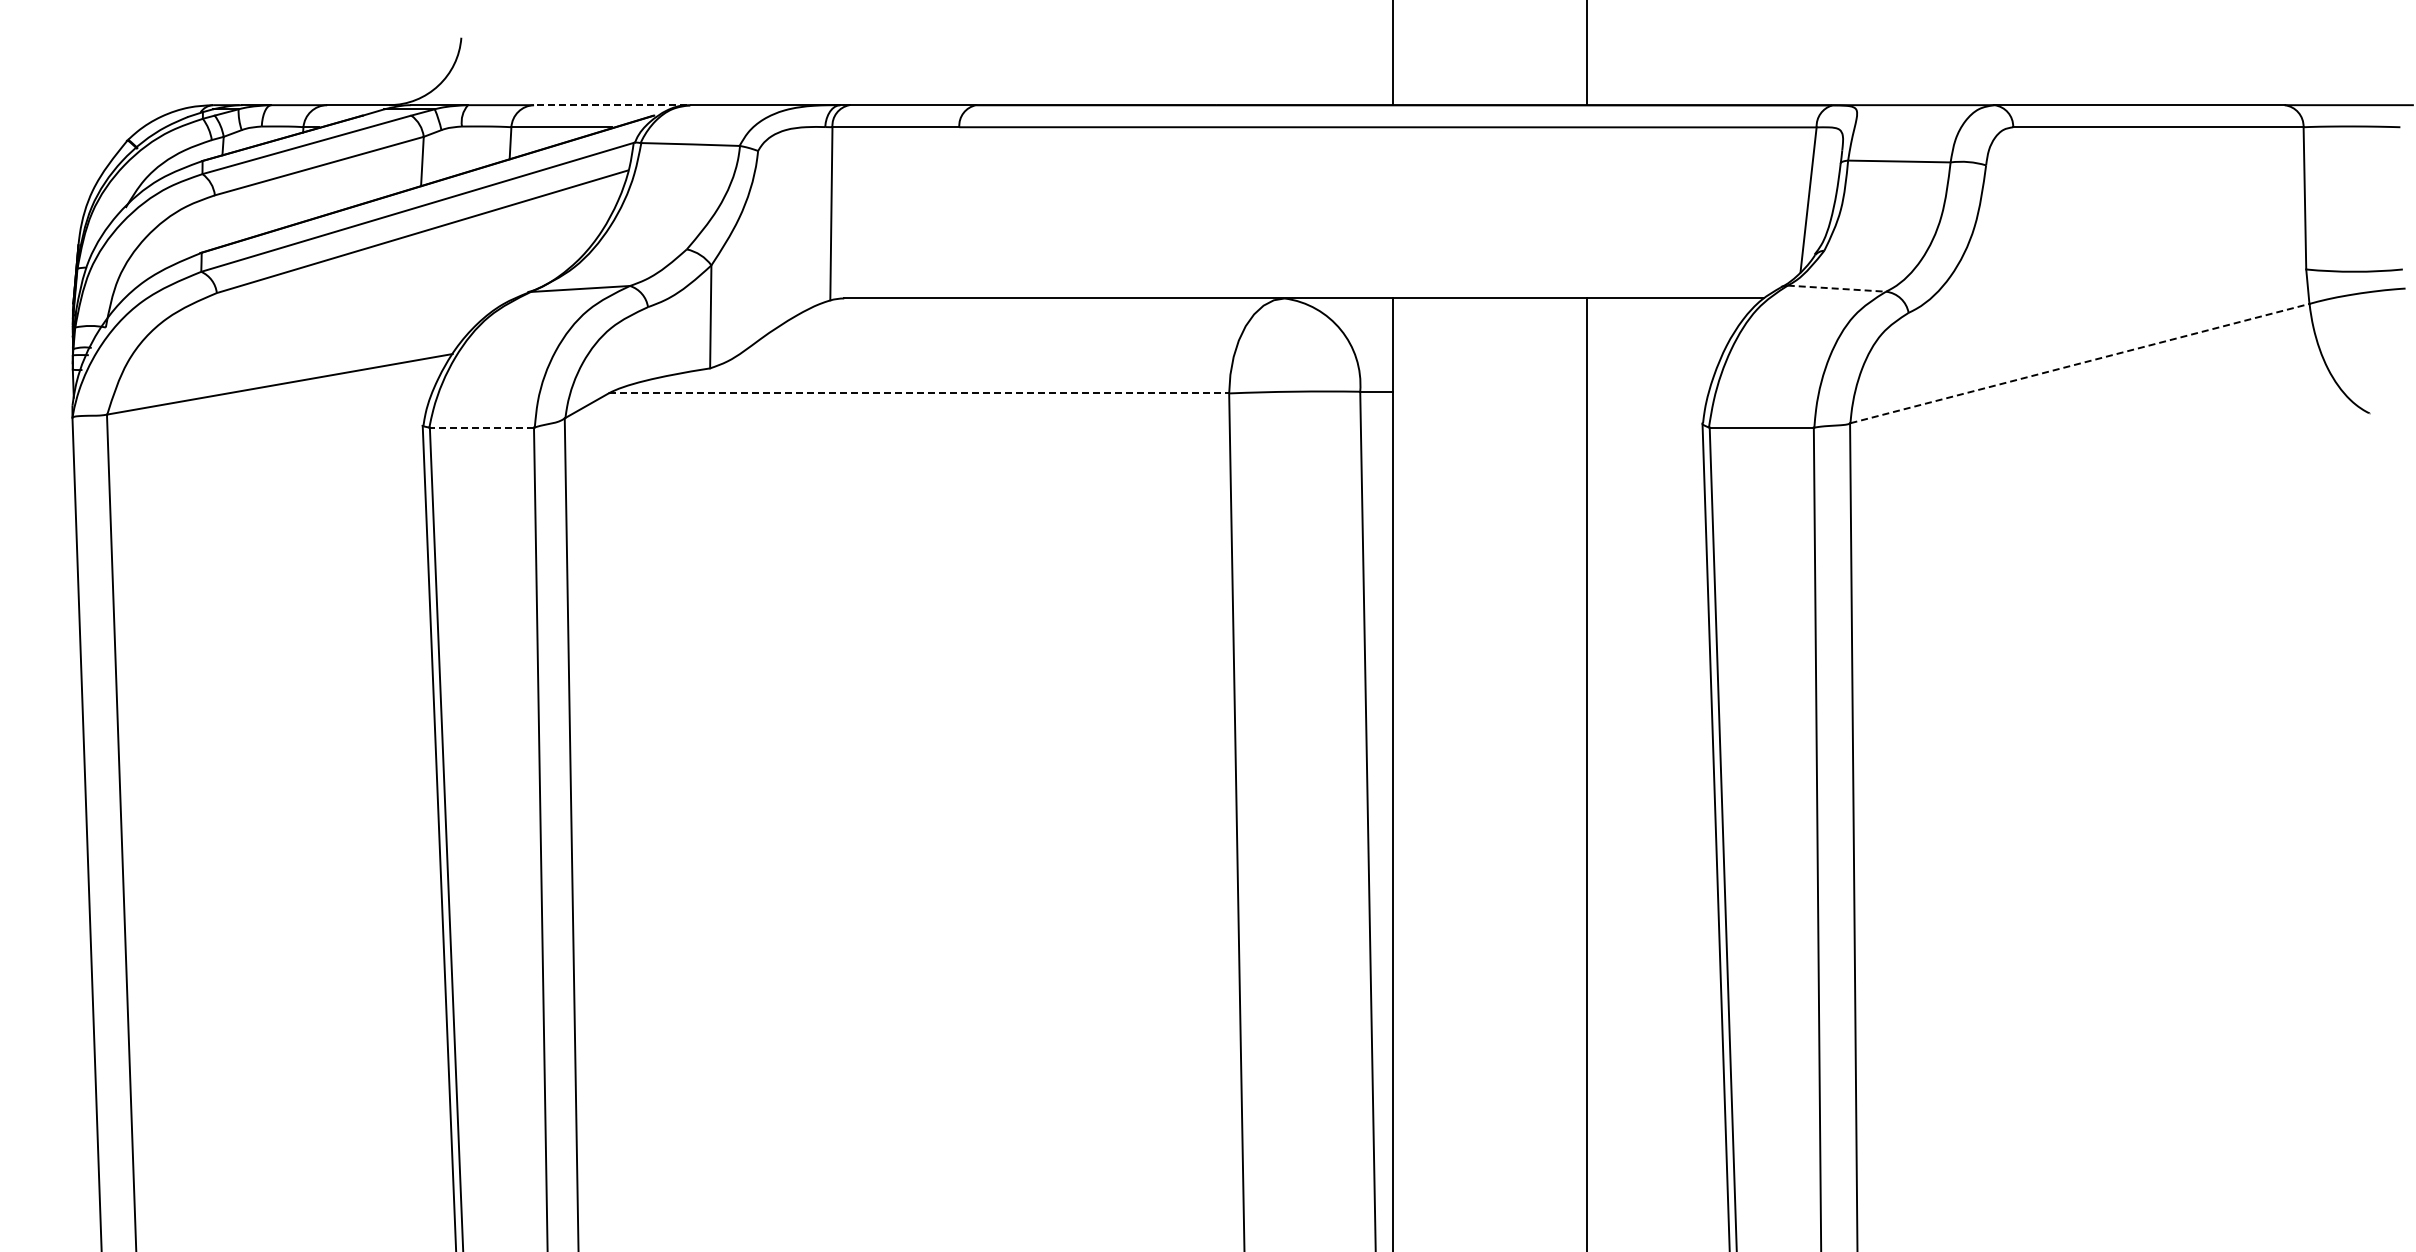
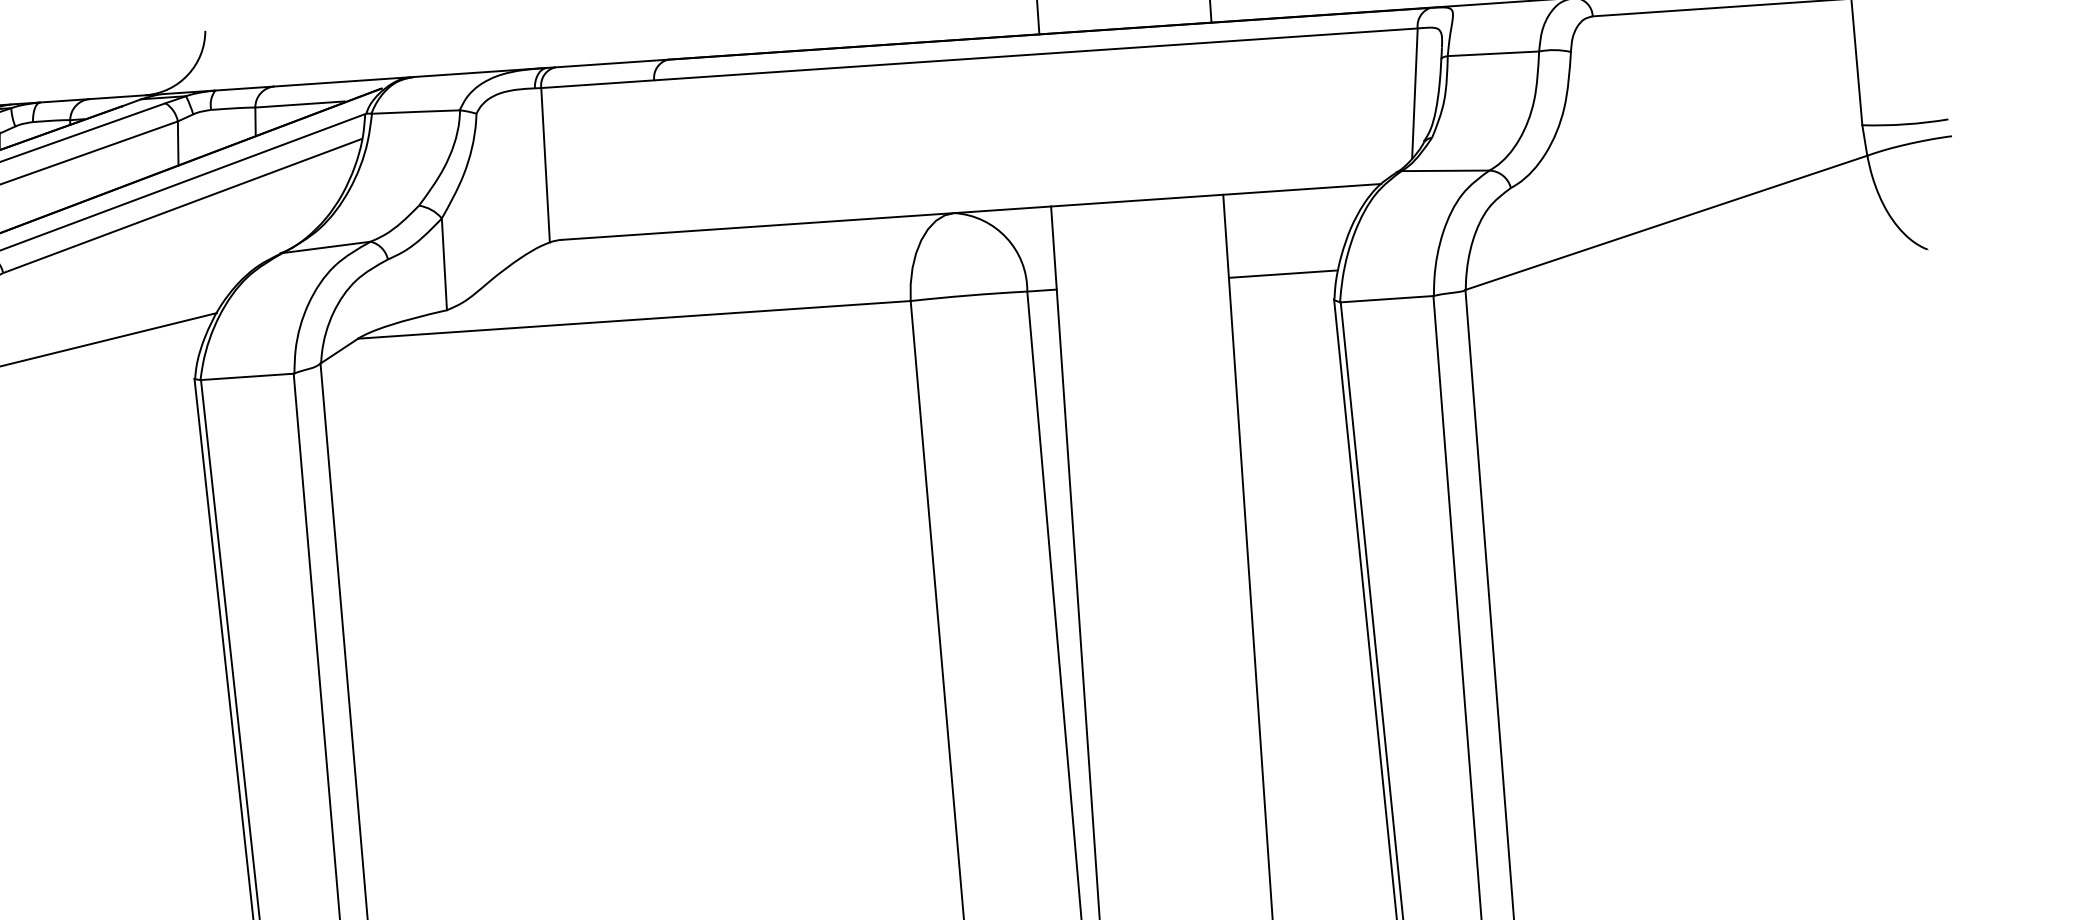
line: (610, 105) -> (342, 82), dashed -> solid
line: (1837, 288) -> (1446, 170), dashed -> solid
line: (2080, 363) -> (1667, 222), dashed -> solid
line: (1646, 391) -> (1282, 273), added
line: (919, 393) -> (634, 319), dashed -> solid
line: (481, 427) -> (246, 376), dashed -> solid

